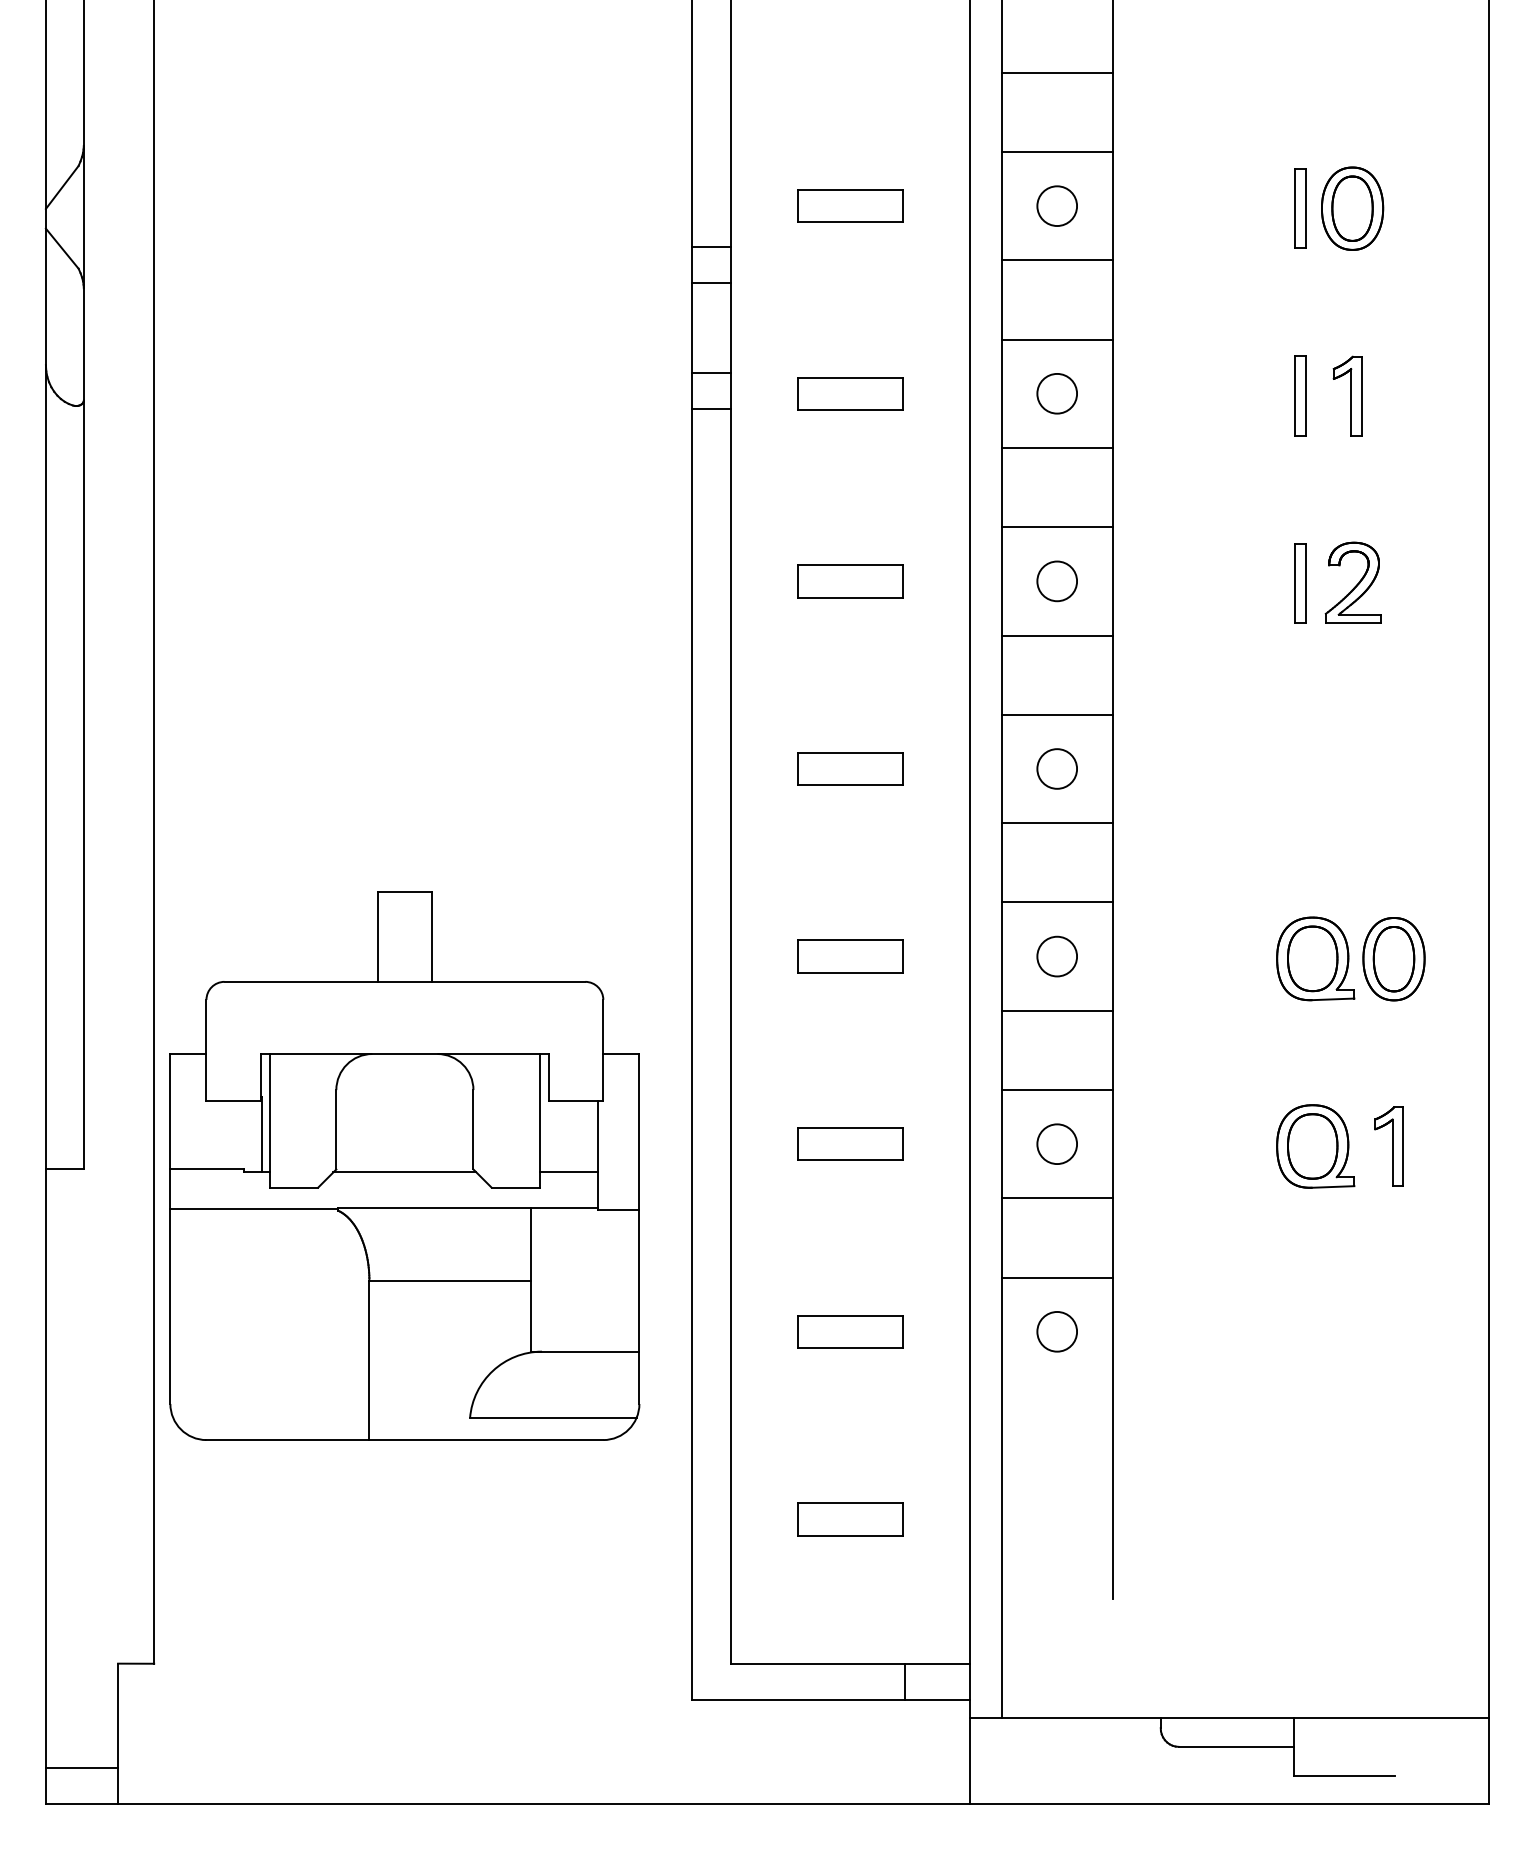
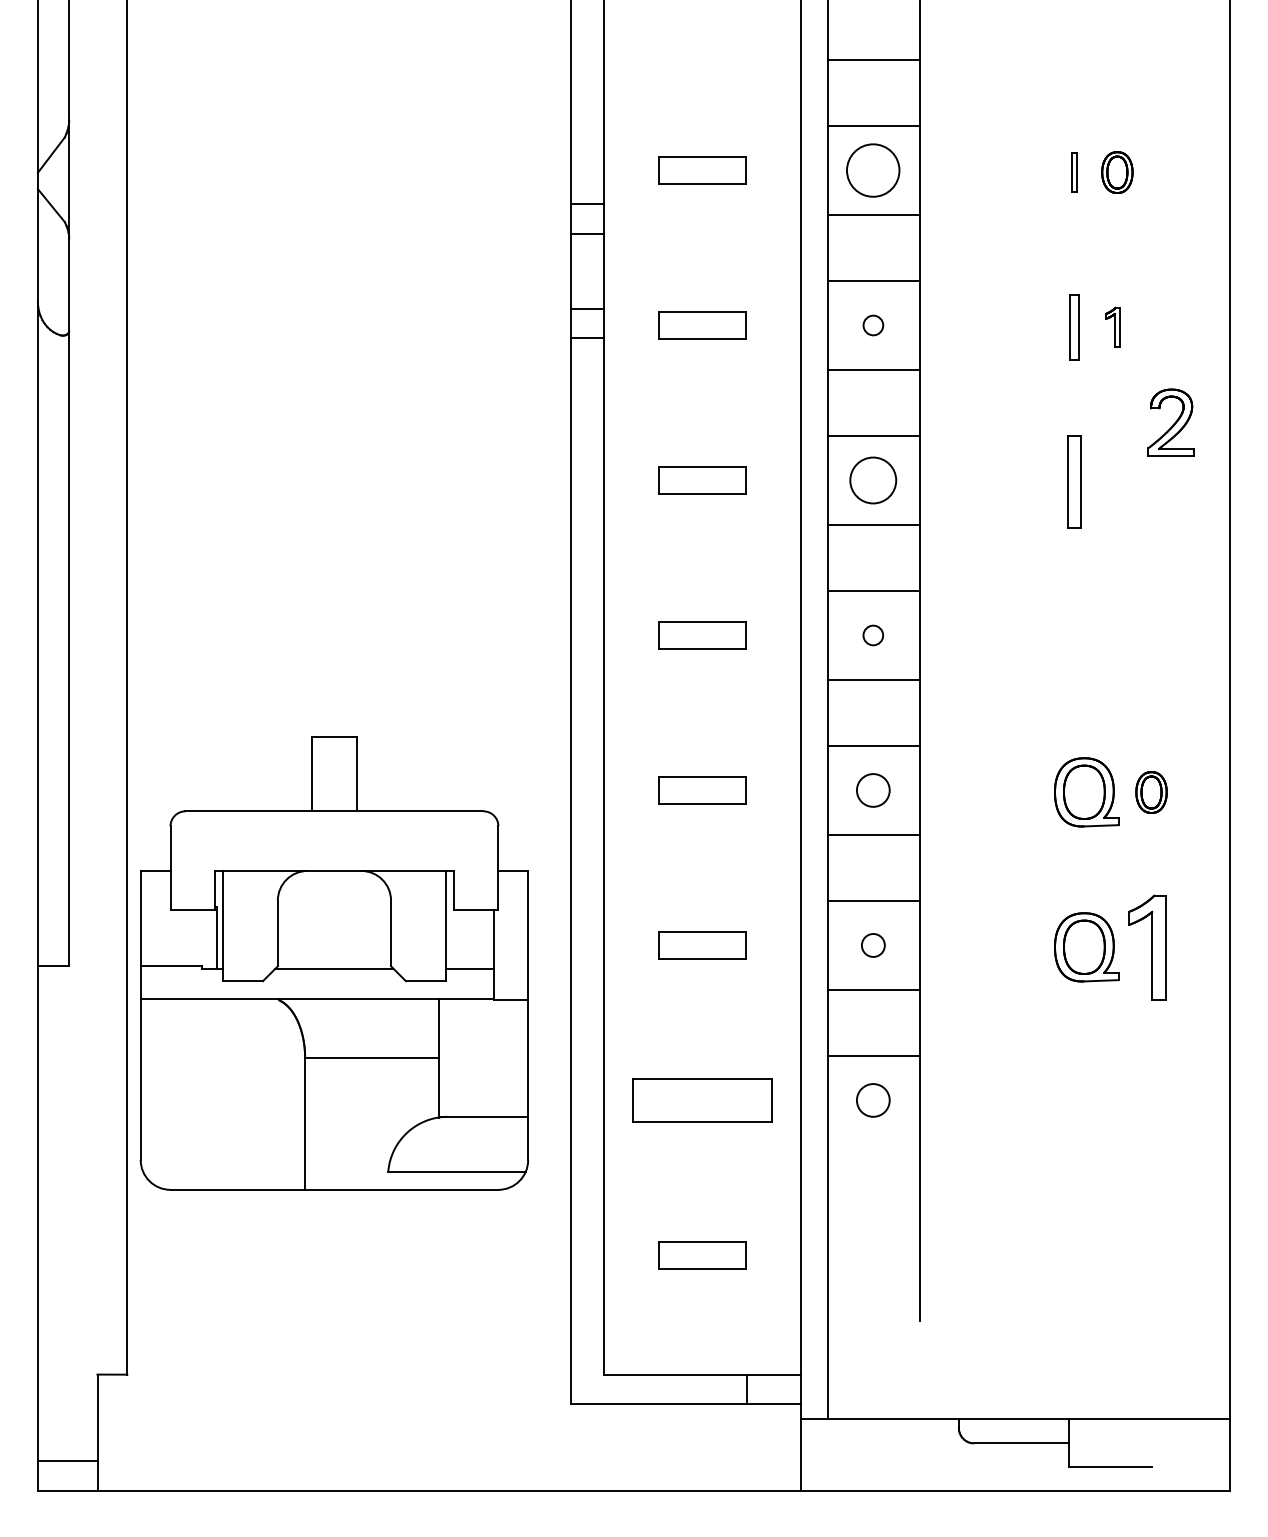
circle: (1057, 206) -> (873, 170), size x1.6
part: (1300, 208) -> (1074, 172), size x0.6
part: (1352, 208) -> (1117, 172), size x0.6
circle: (1057, 393) -> (873, 325), size x0.6
part: (1346, 394) -> (1112, 326), size x0.6
circle: (1057, 581) -> (873, 480), size x1.4
part: (1352, 582) -> (1170, 422), moved
part: (1300, 583) -> (1074, 482), size x1.4
circle: (1056, 769) -> (872, 635), size x0.6
part: (1393, 959) -> (1151, 792), size x0.6
circle: (1057, 1144) -> (873, 945), size x0.7
part: (1389, 1145) -> (1147, 946), size x1.6
part: (850, 1331) -> (702, 1100), size x1.6

